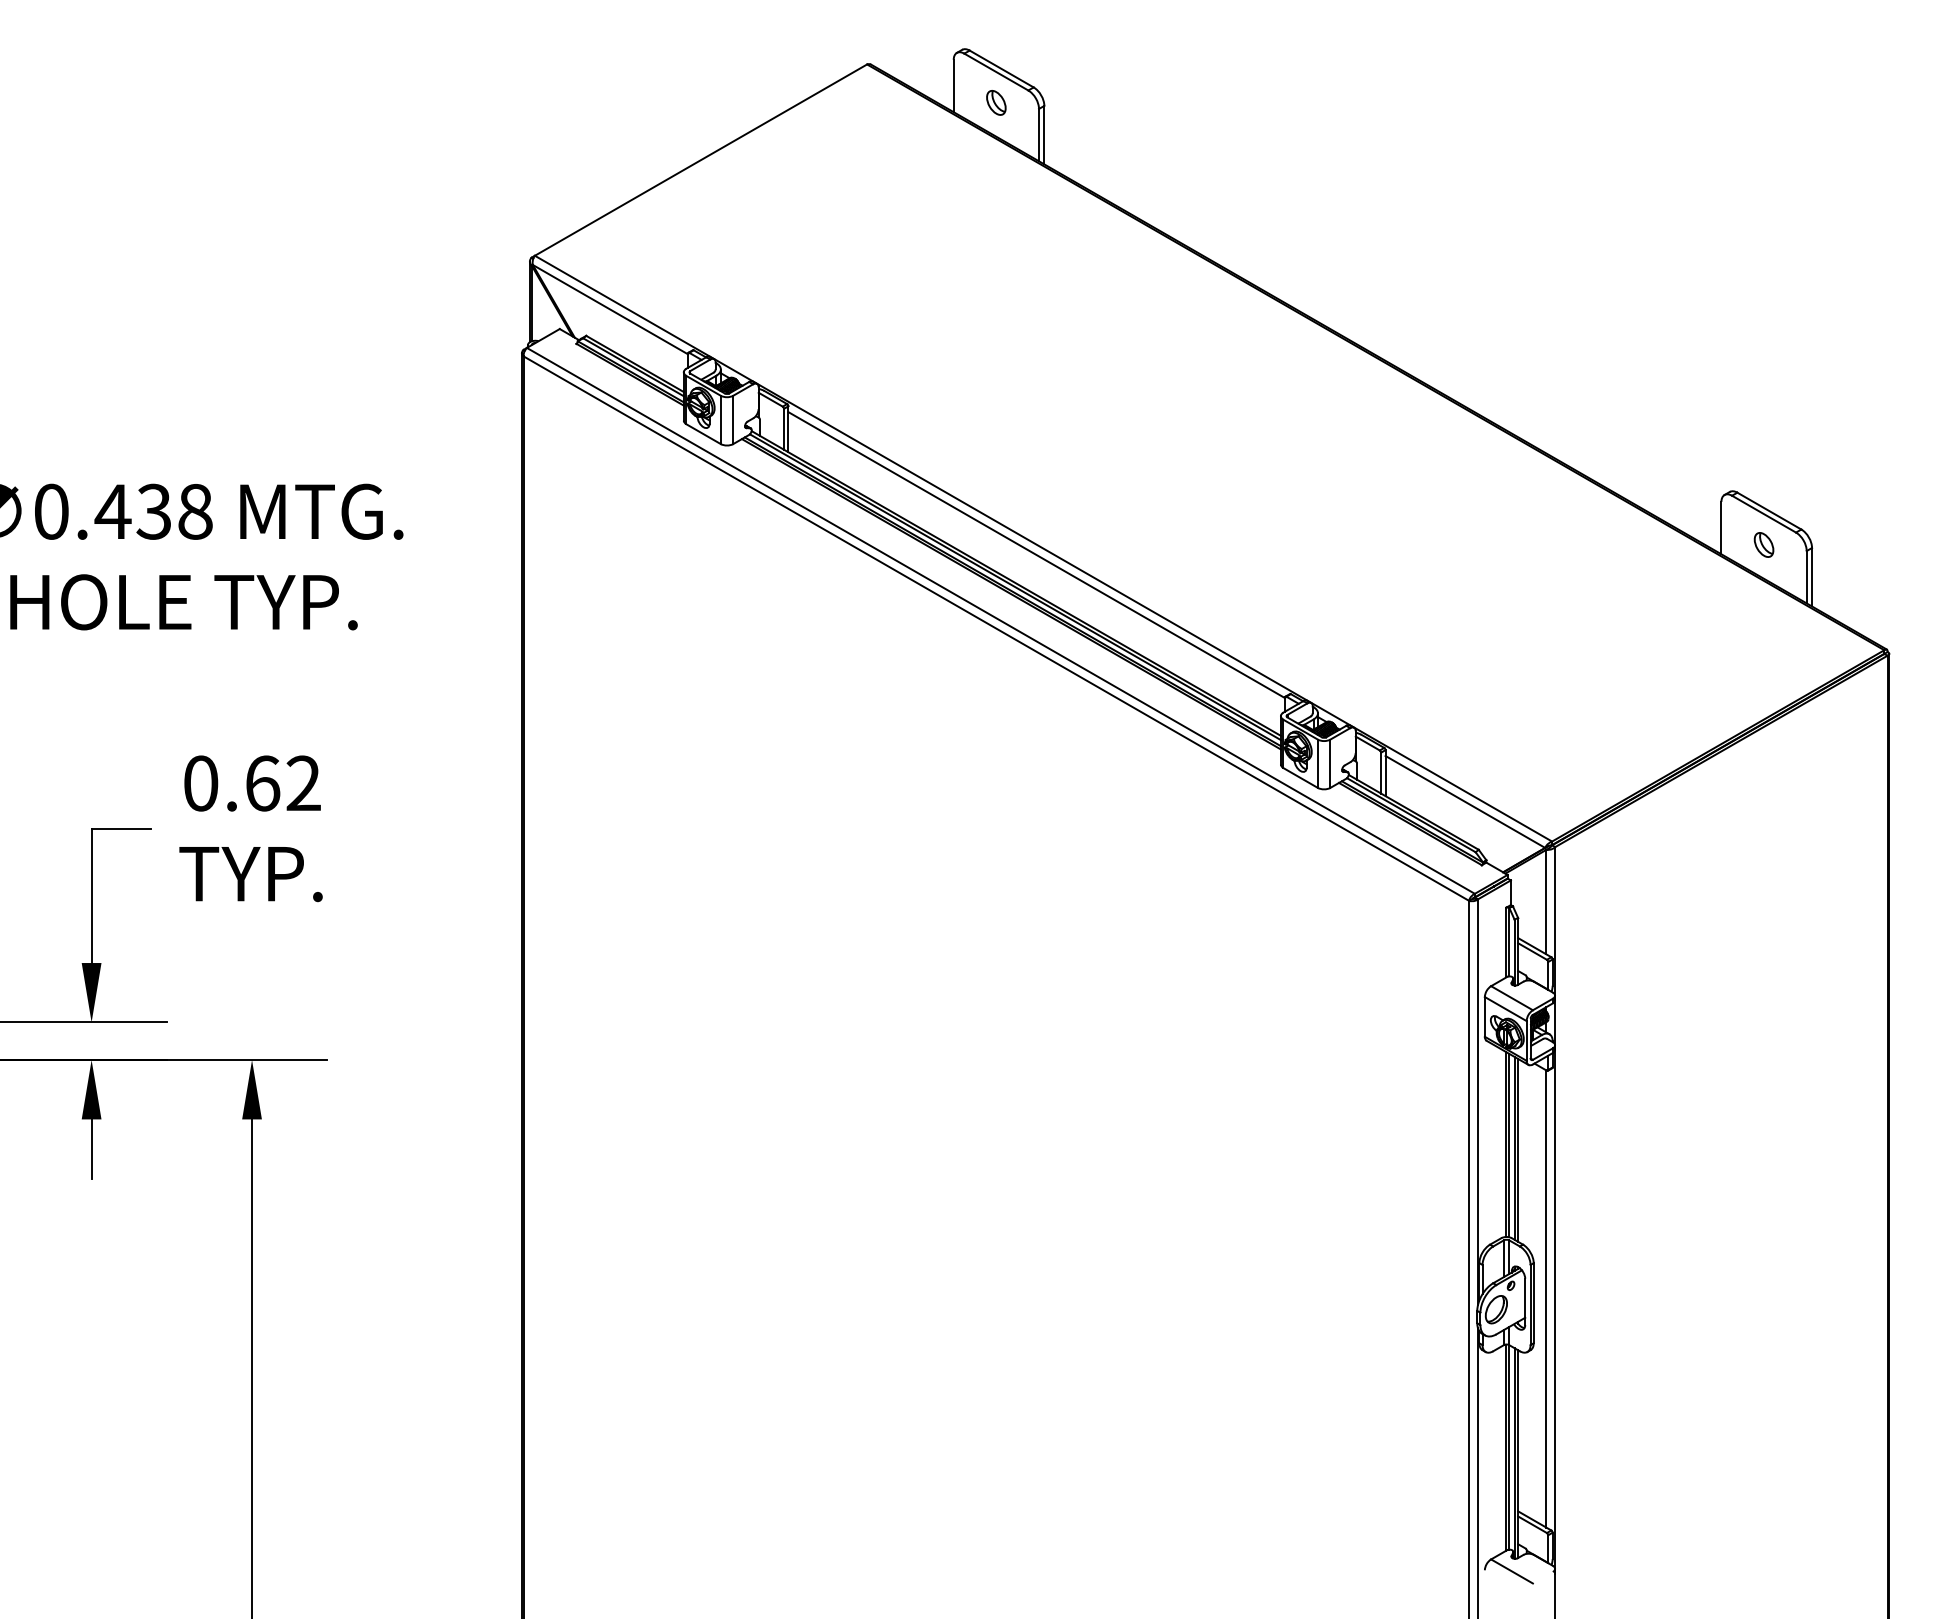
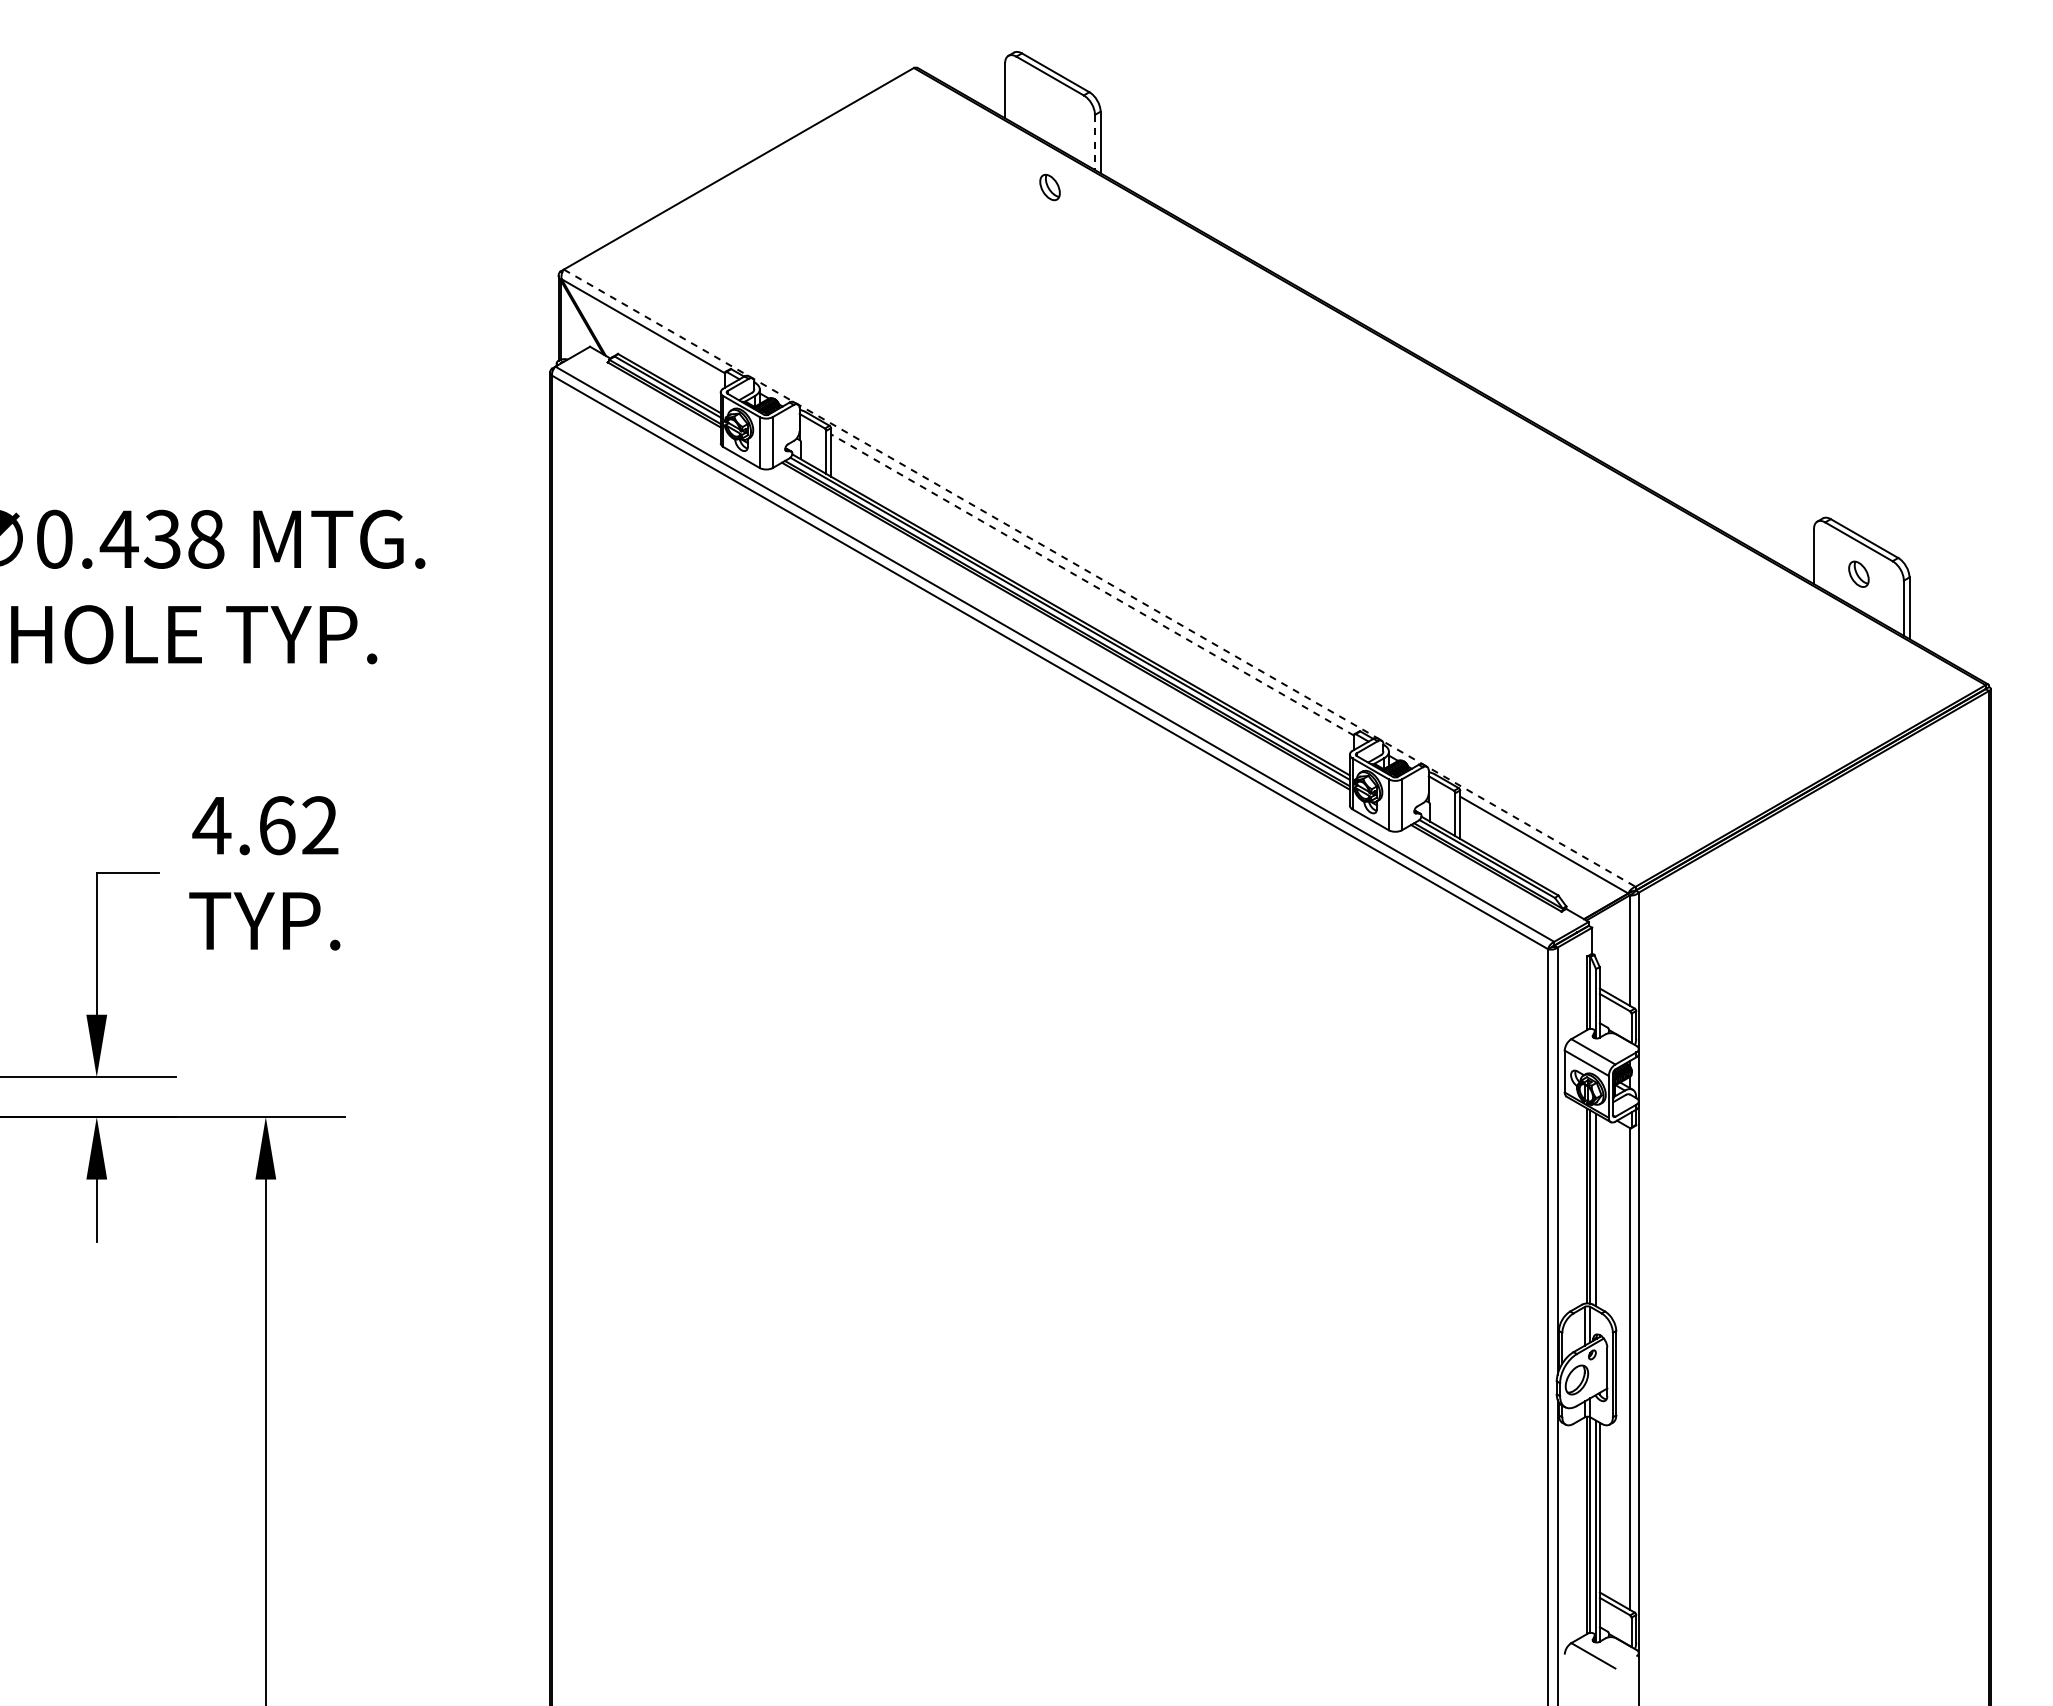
part: (995, 102) -> (1049, 187), moved
line: (1039, 135) -> (1095, 142), solid -> dashed
line: (1044, 548) -> (1100, 578), solid -> dashed
line: (1036, 555) -> (1092, 585), solid -> dashed
text: (200, 783) -> (211, 825), 0.62 -> 4.62
line: (1517, 1149) -> (1599, 1211), removed

